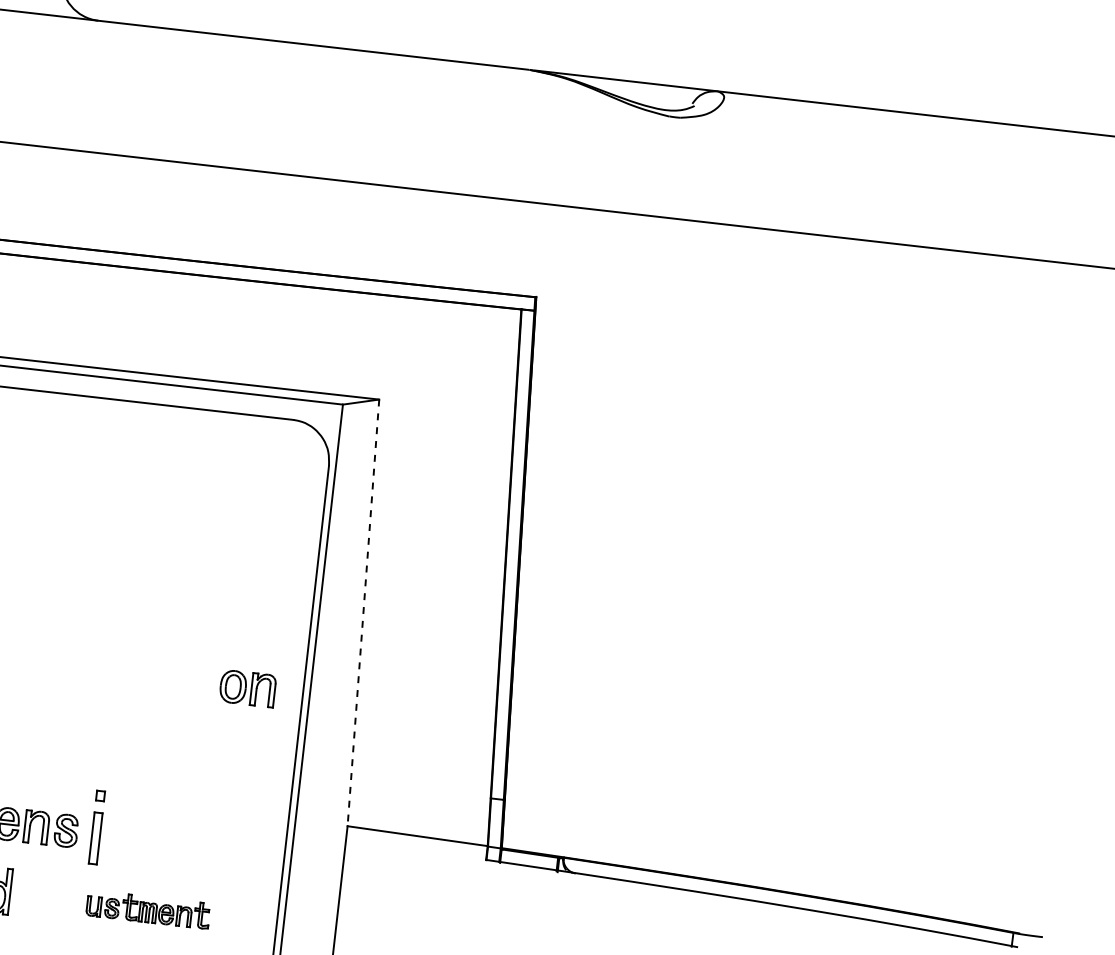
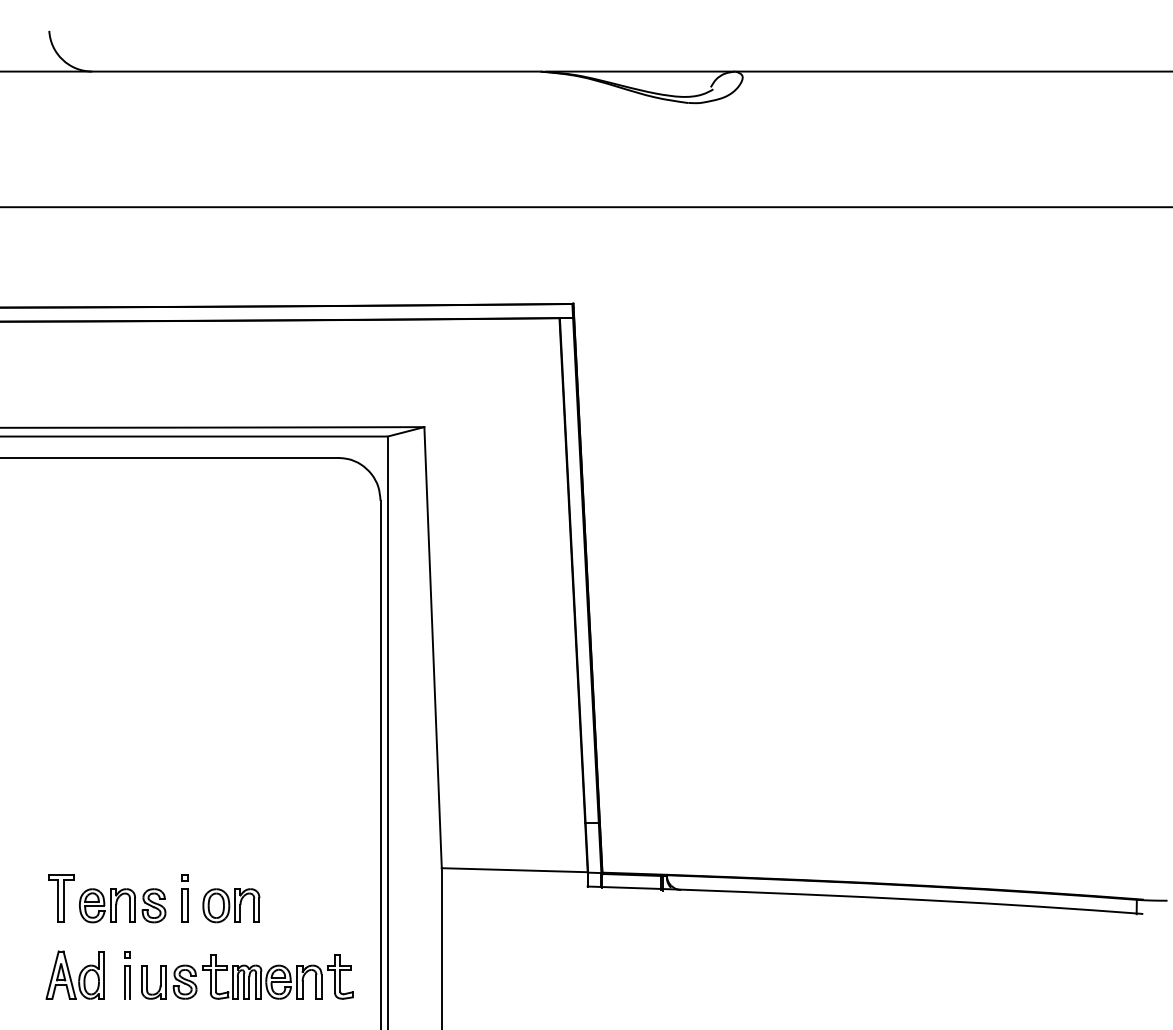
line: (363, 612) -> (433, 647), dashed -> solid
part: (247, 688) -> (231, 905), moved
part: (96, 827) -> (184, 898), size x0.62
part: (33, 895) -> (127, 975), added
part: (148, 909) -> (247, 976), size x1.67

